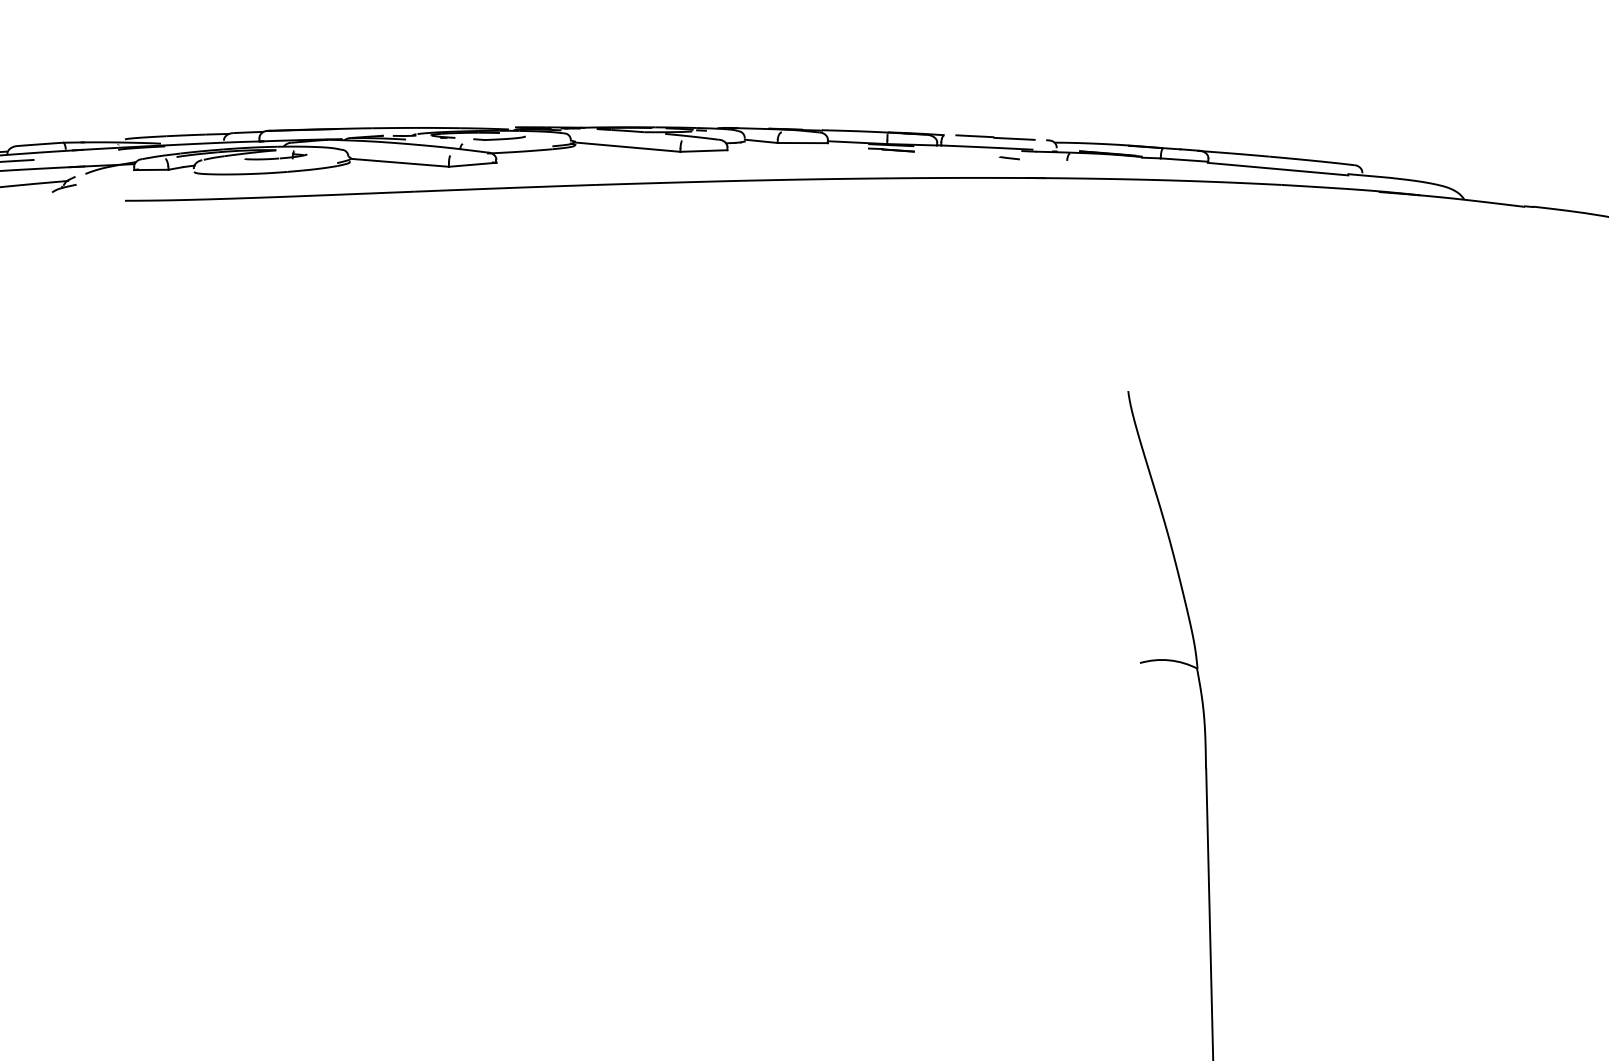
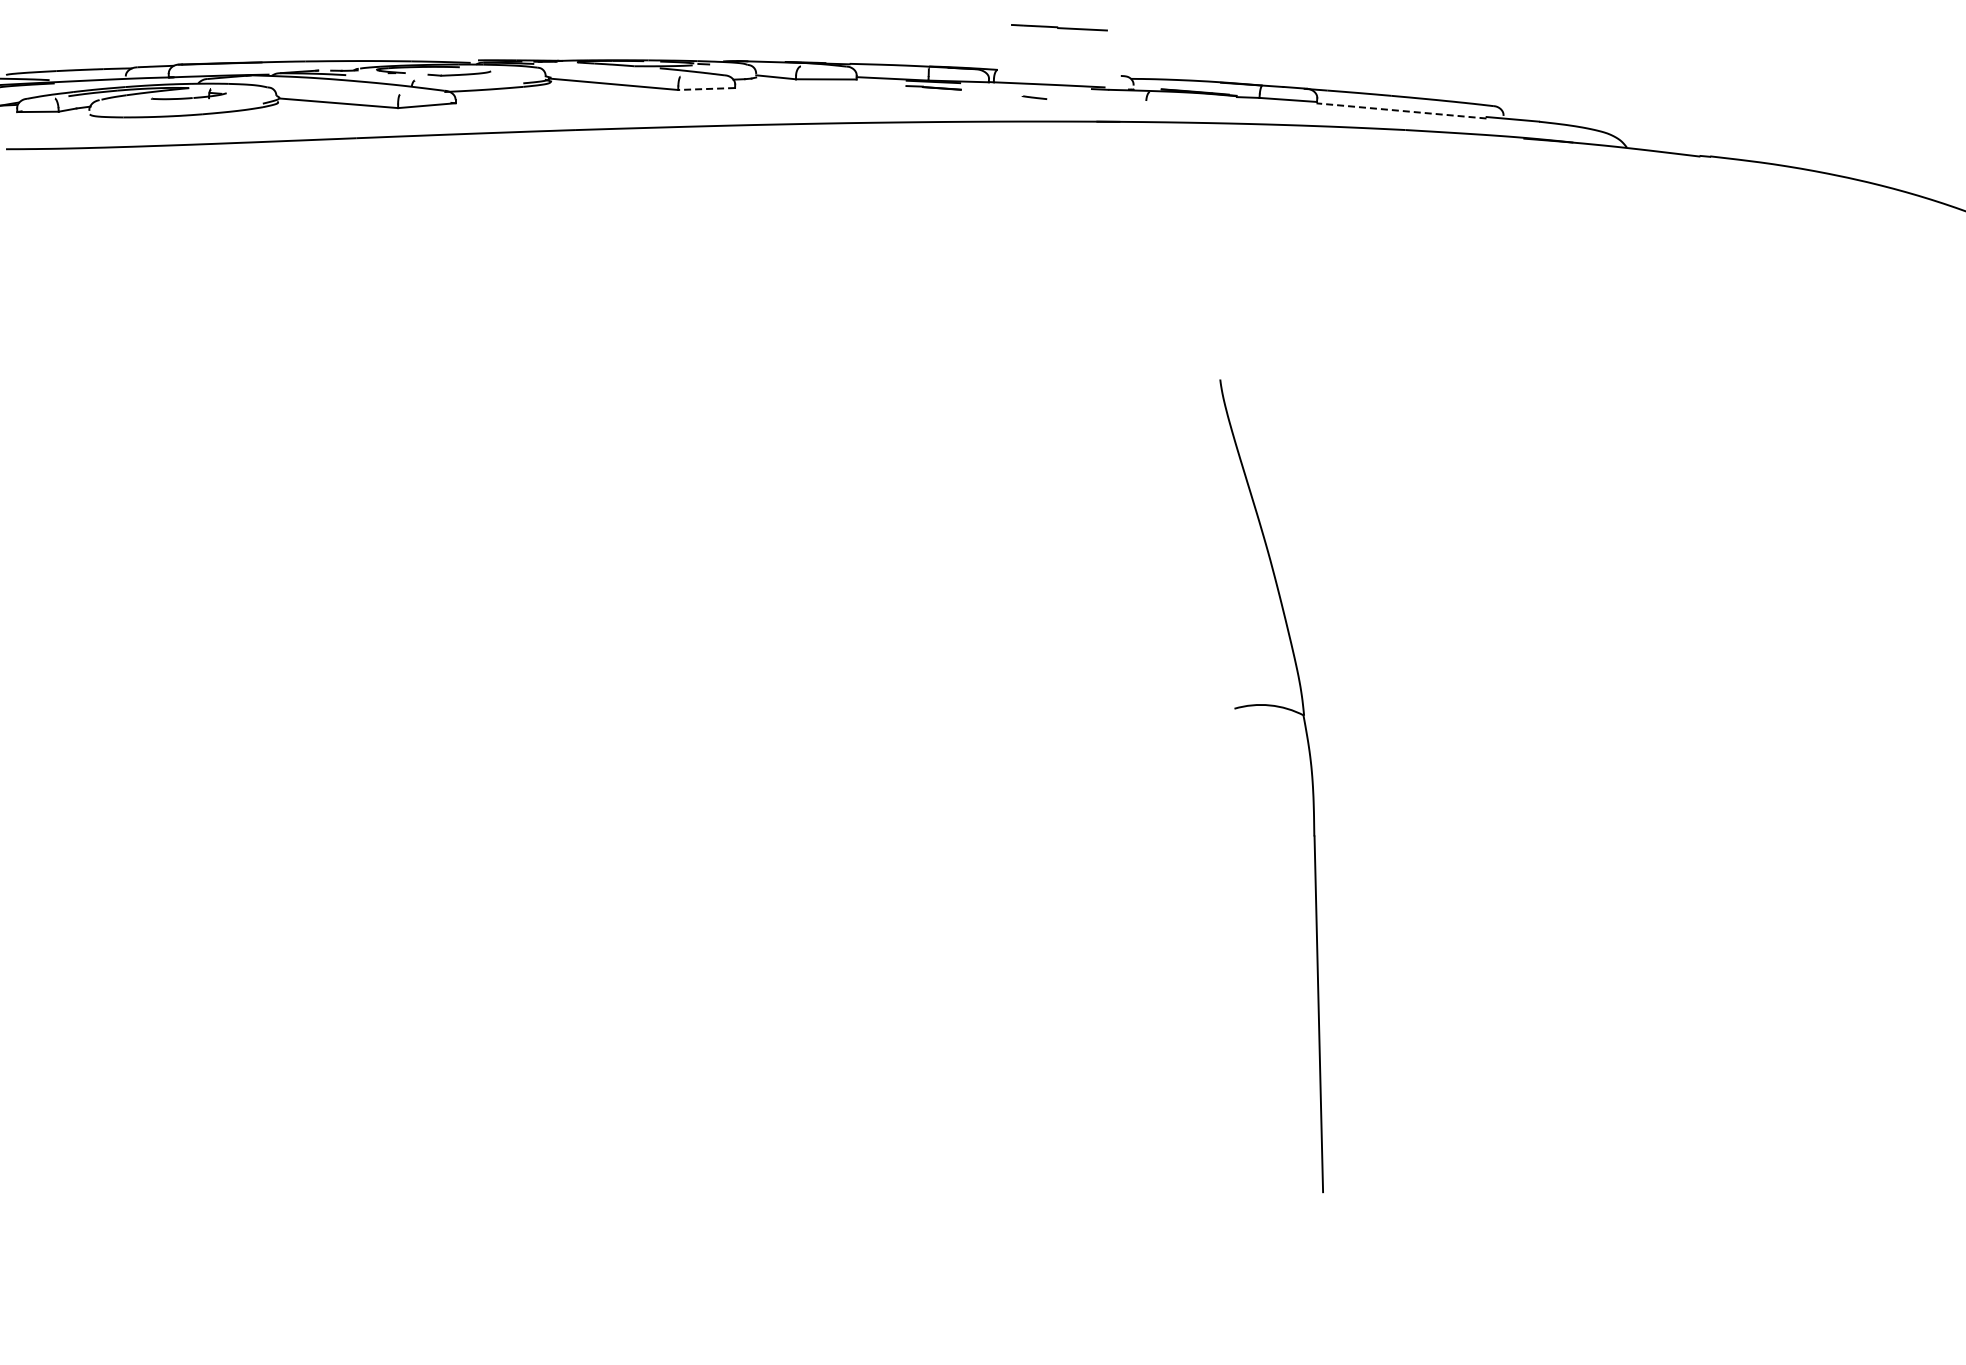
line: (995, 137) -> (1059, 27), moved
line: (703, 151) -> (706, 89), solid -> dashed
line: (1009, 158) -> (1034, 97), moved
line: (1277, 168) -> (1400, 110), solid -> dashed

